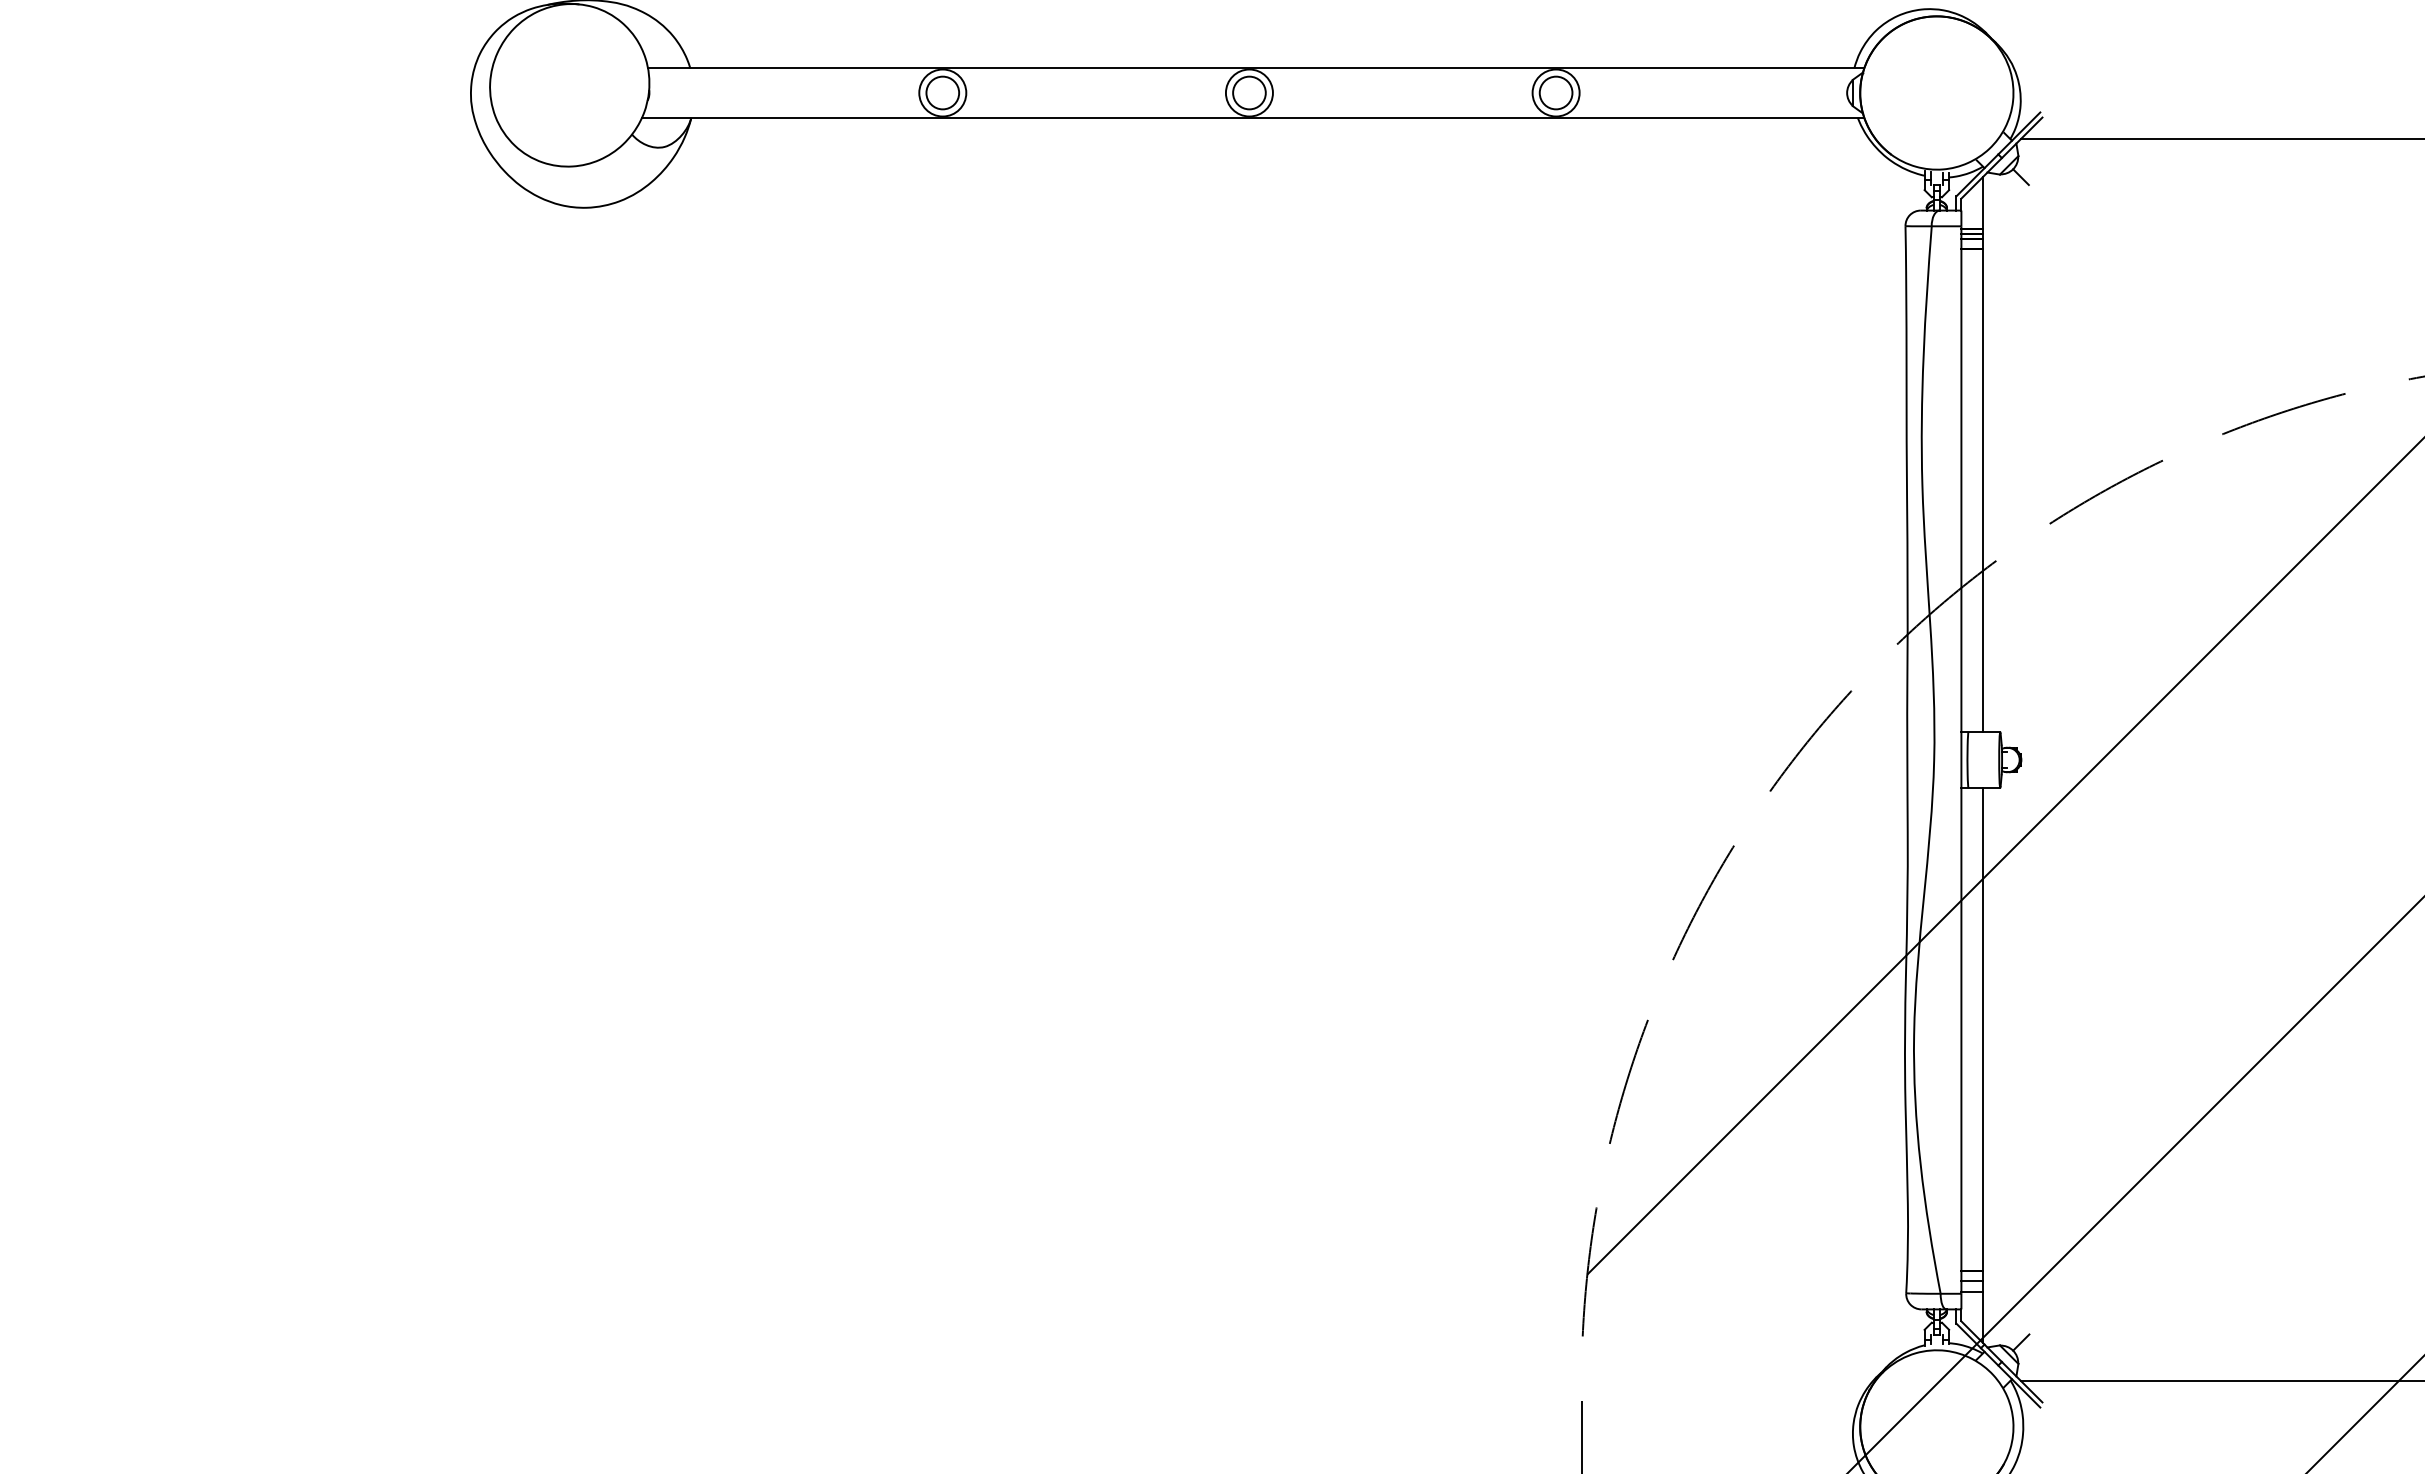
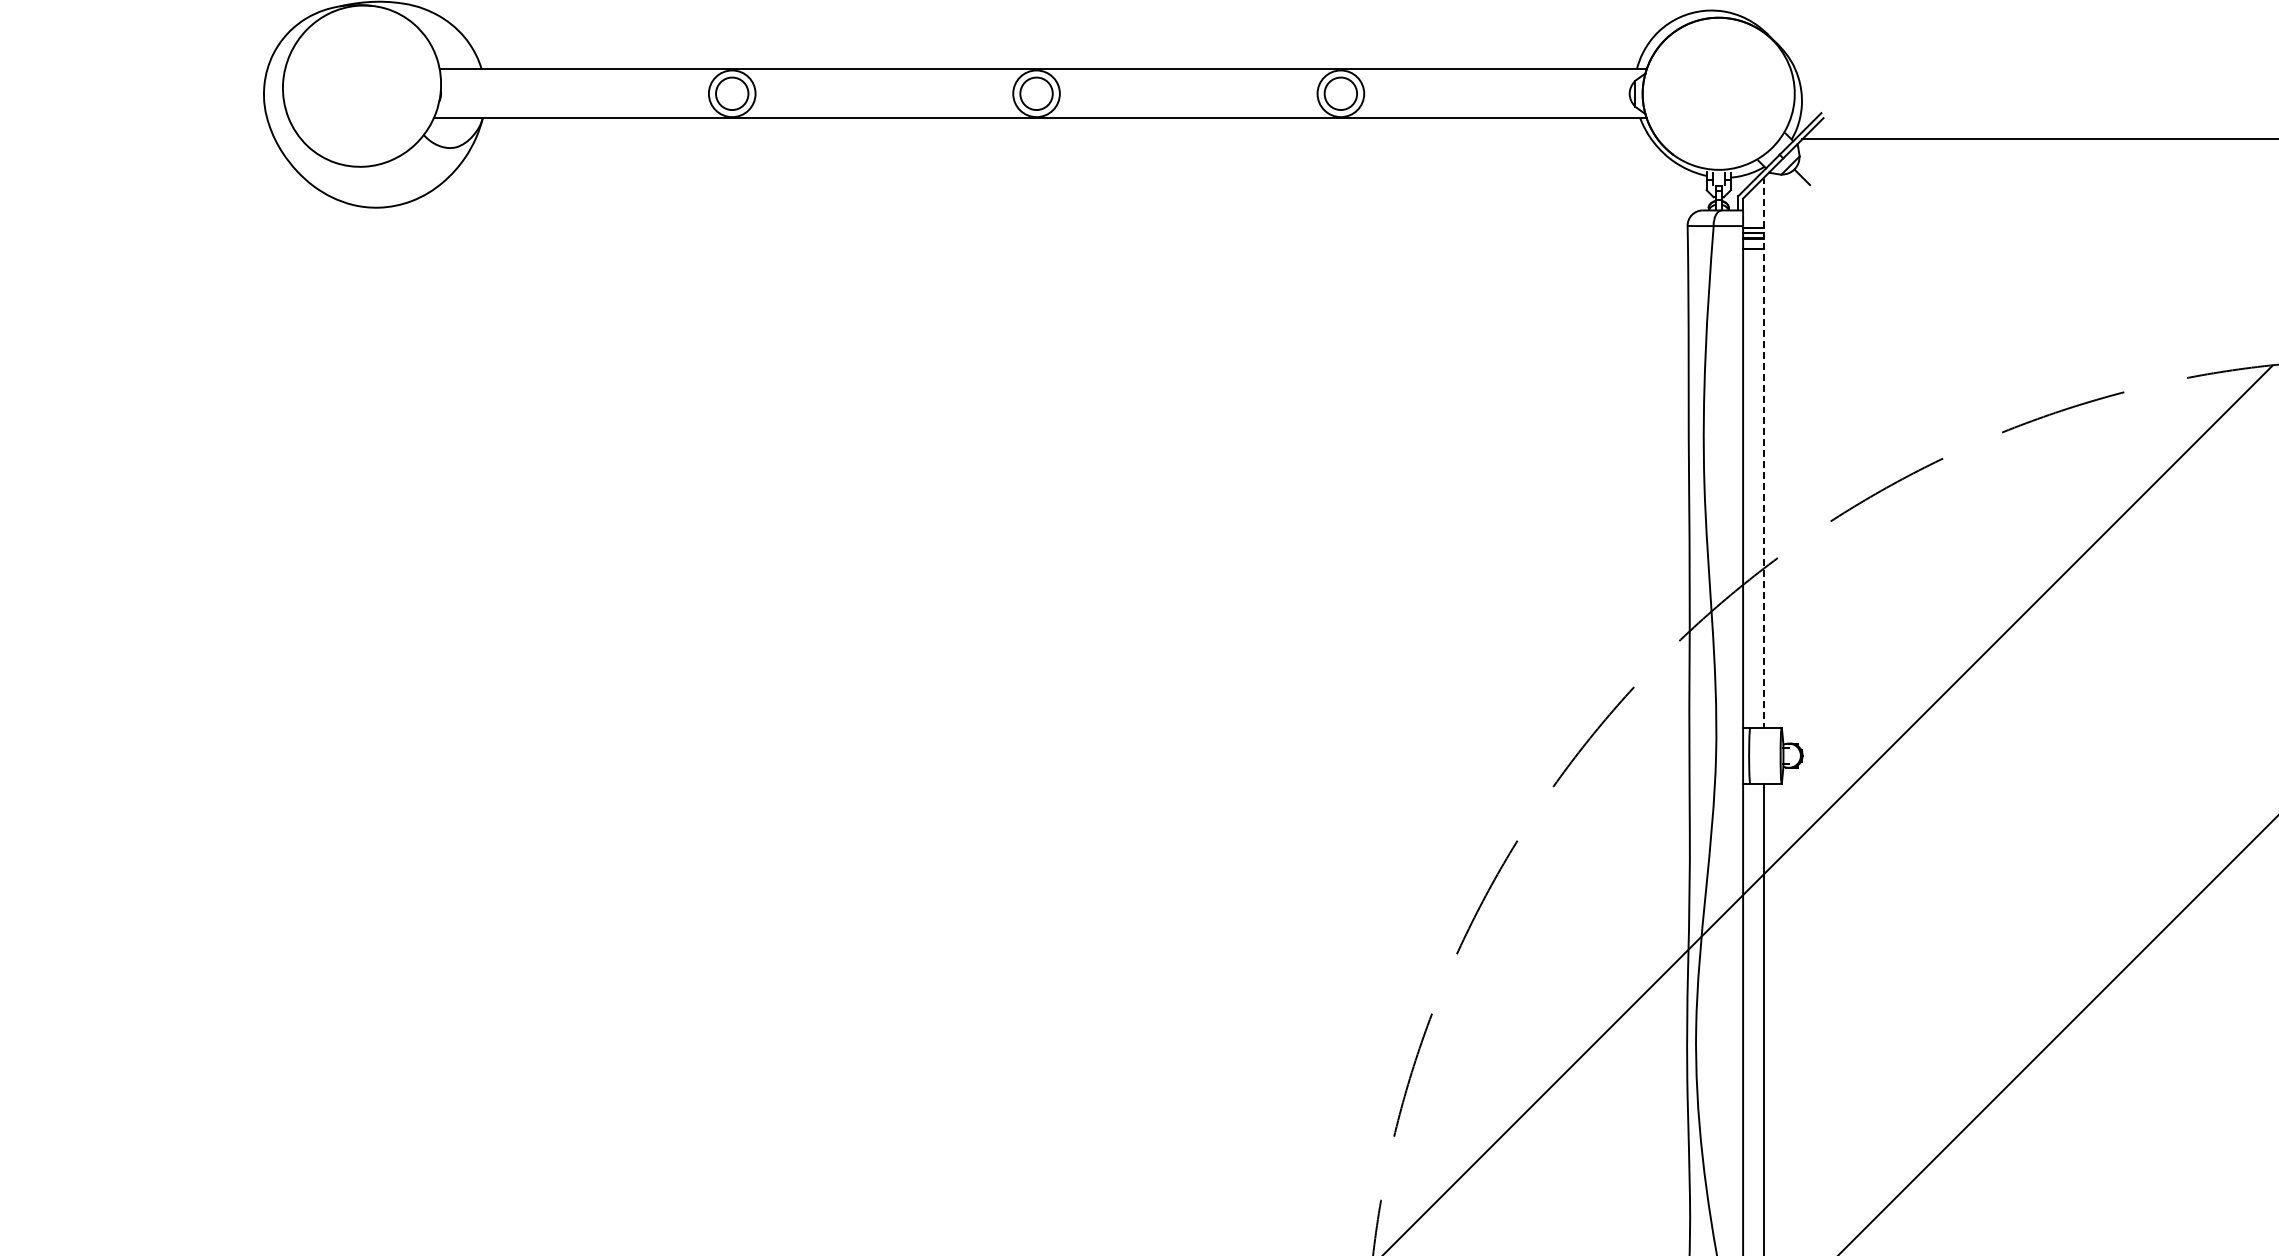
line: (1982, 455) -> (1764, 453), solid -> dashed

